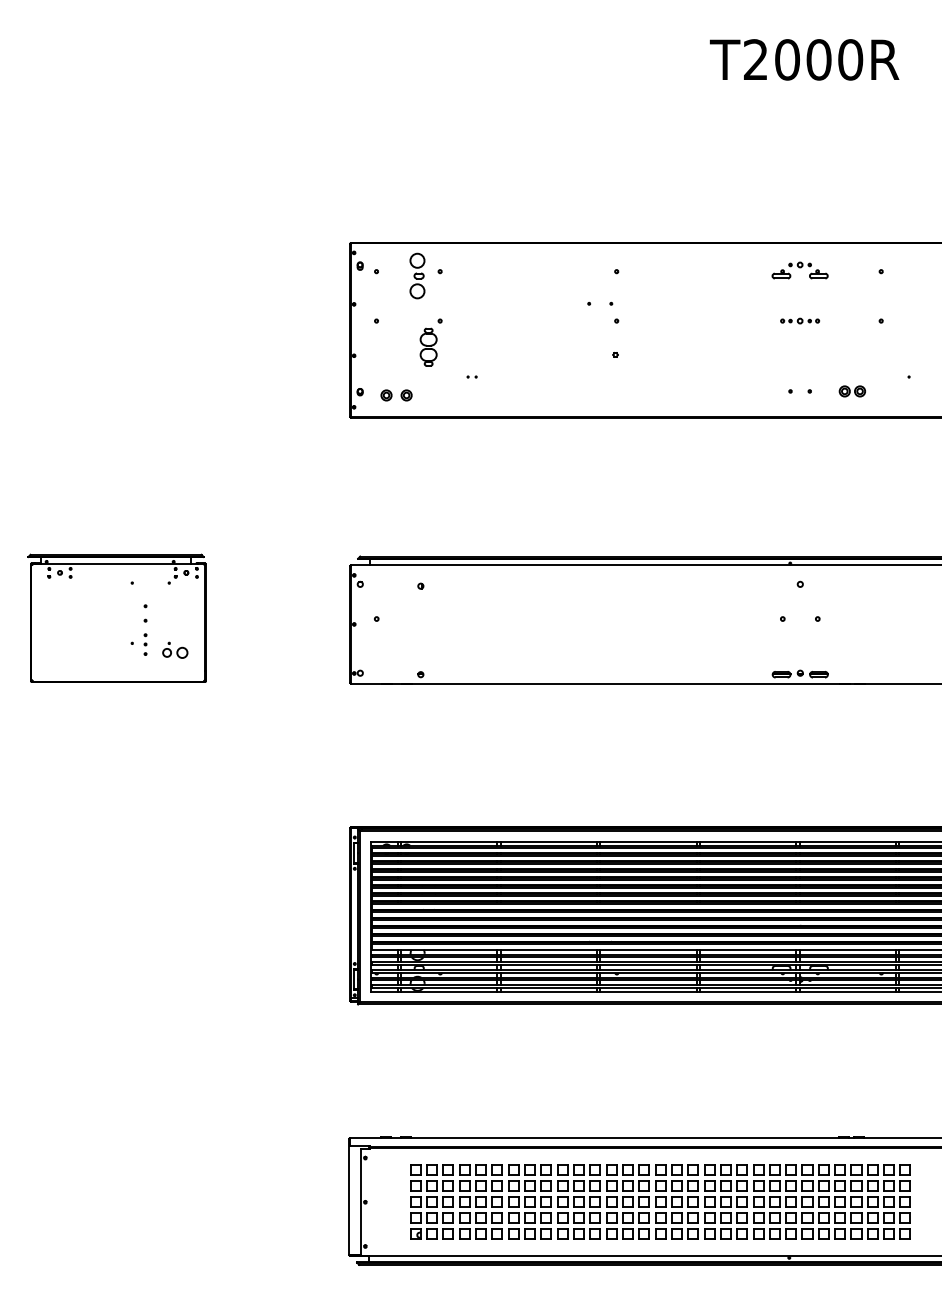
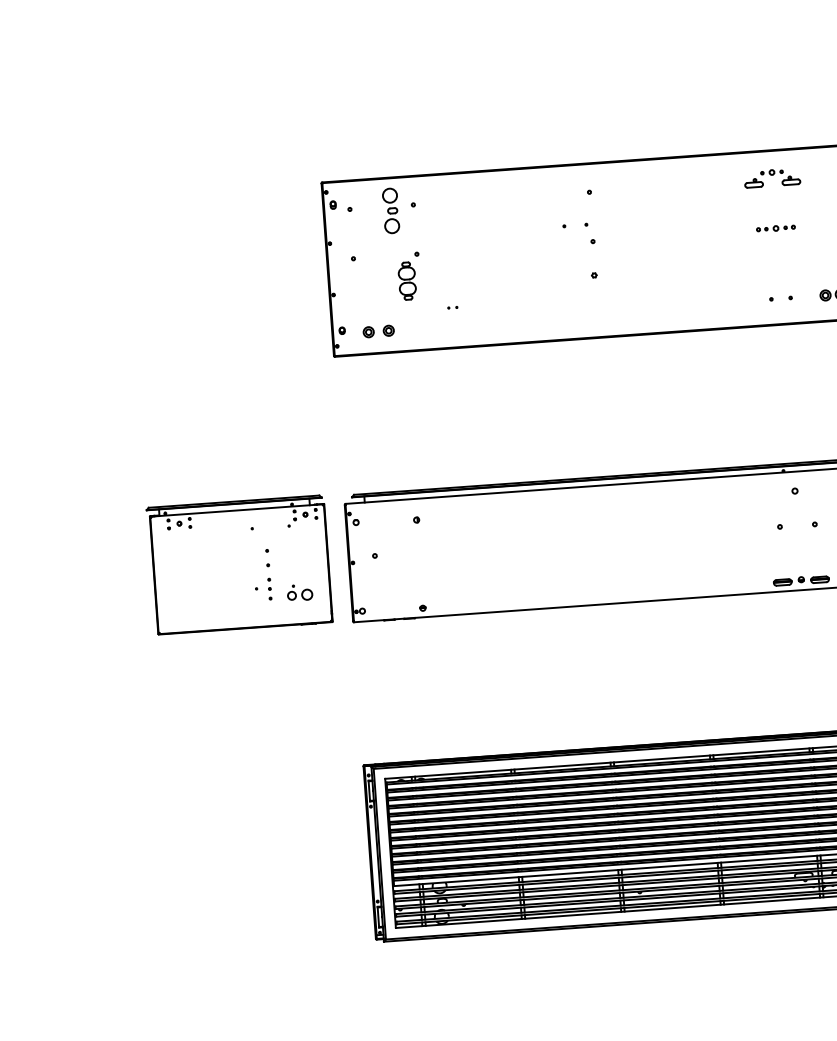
part: (116, 617) -> (238, 564), moved

